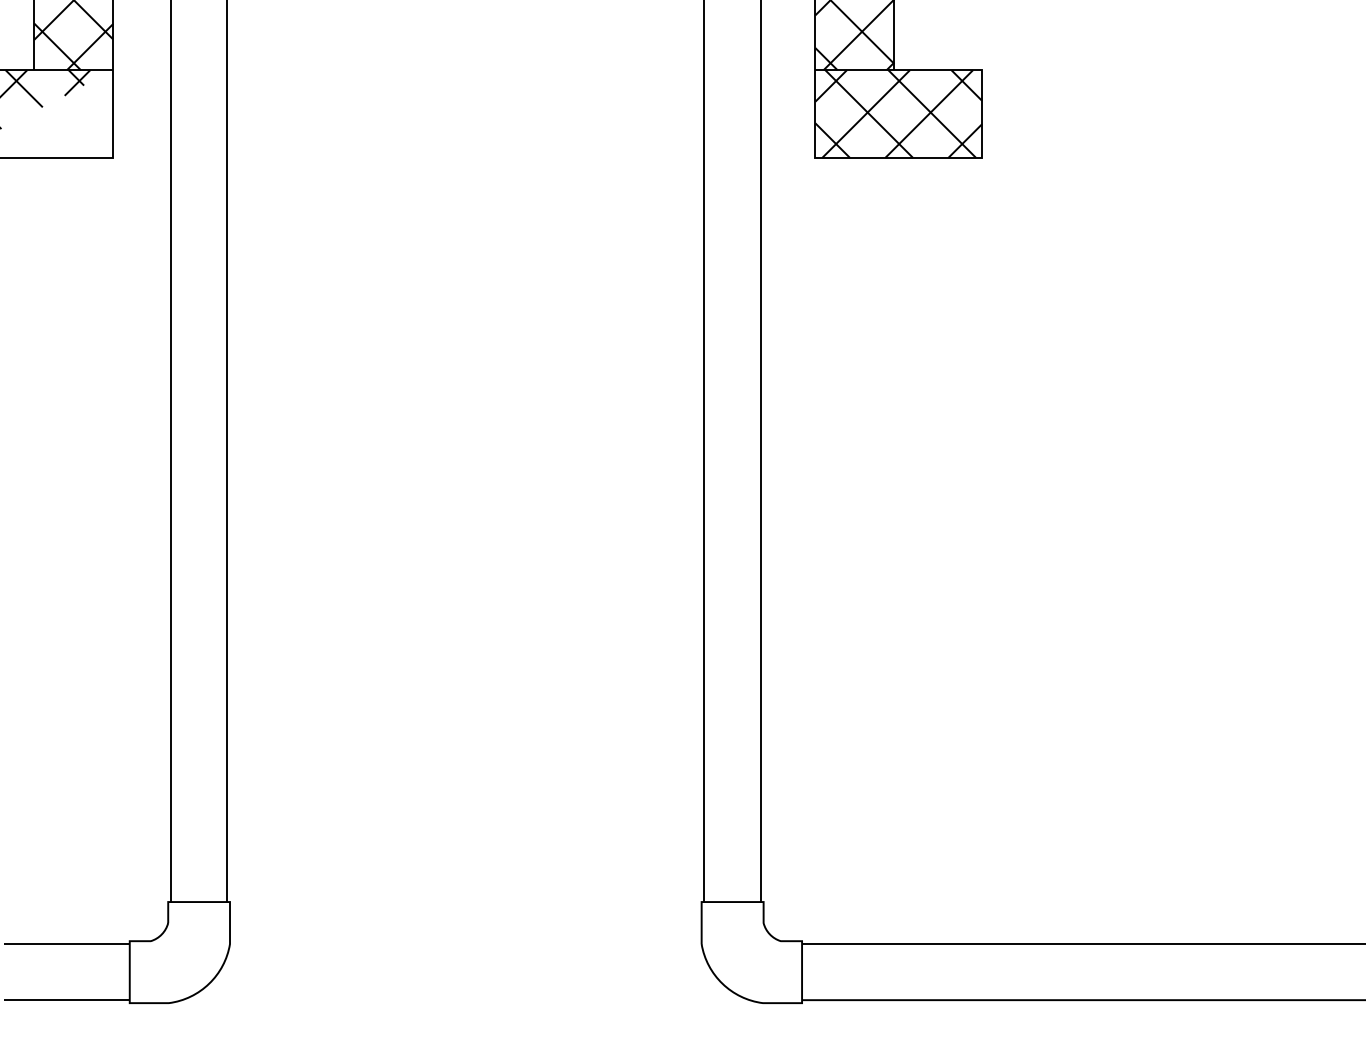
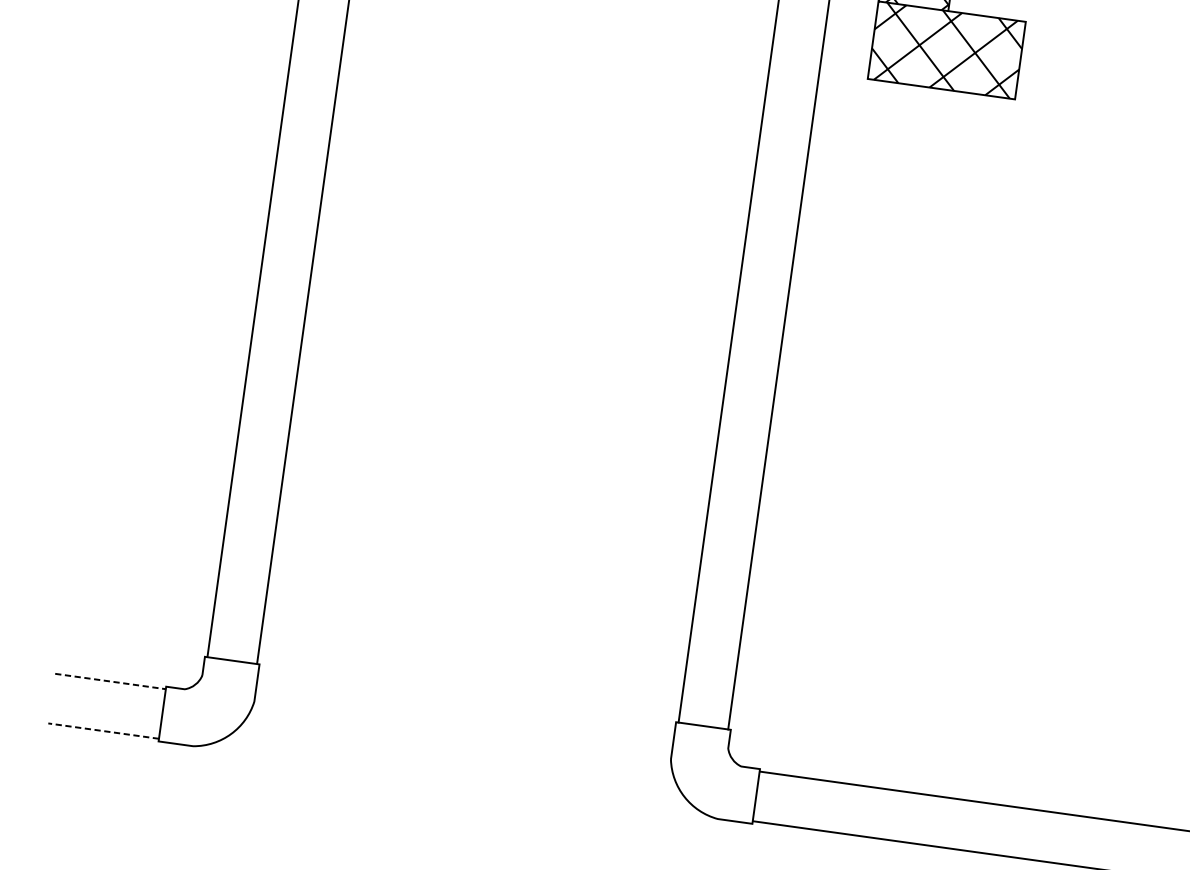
line: (67, 943) -> (110, 681), solid -> dashed
line: (67, 1000) -> (103, 731), solid -> dashed

